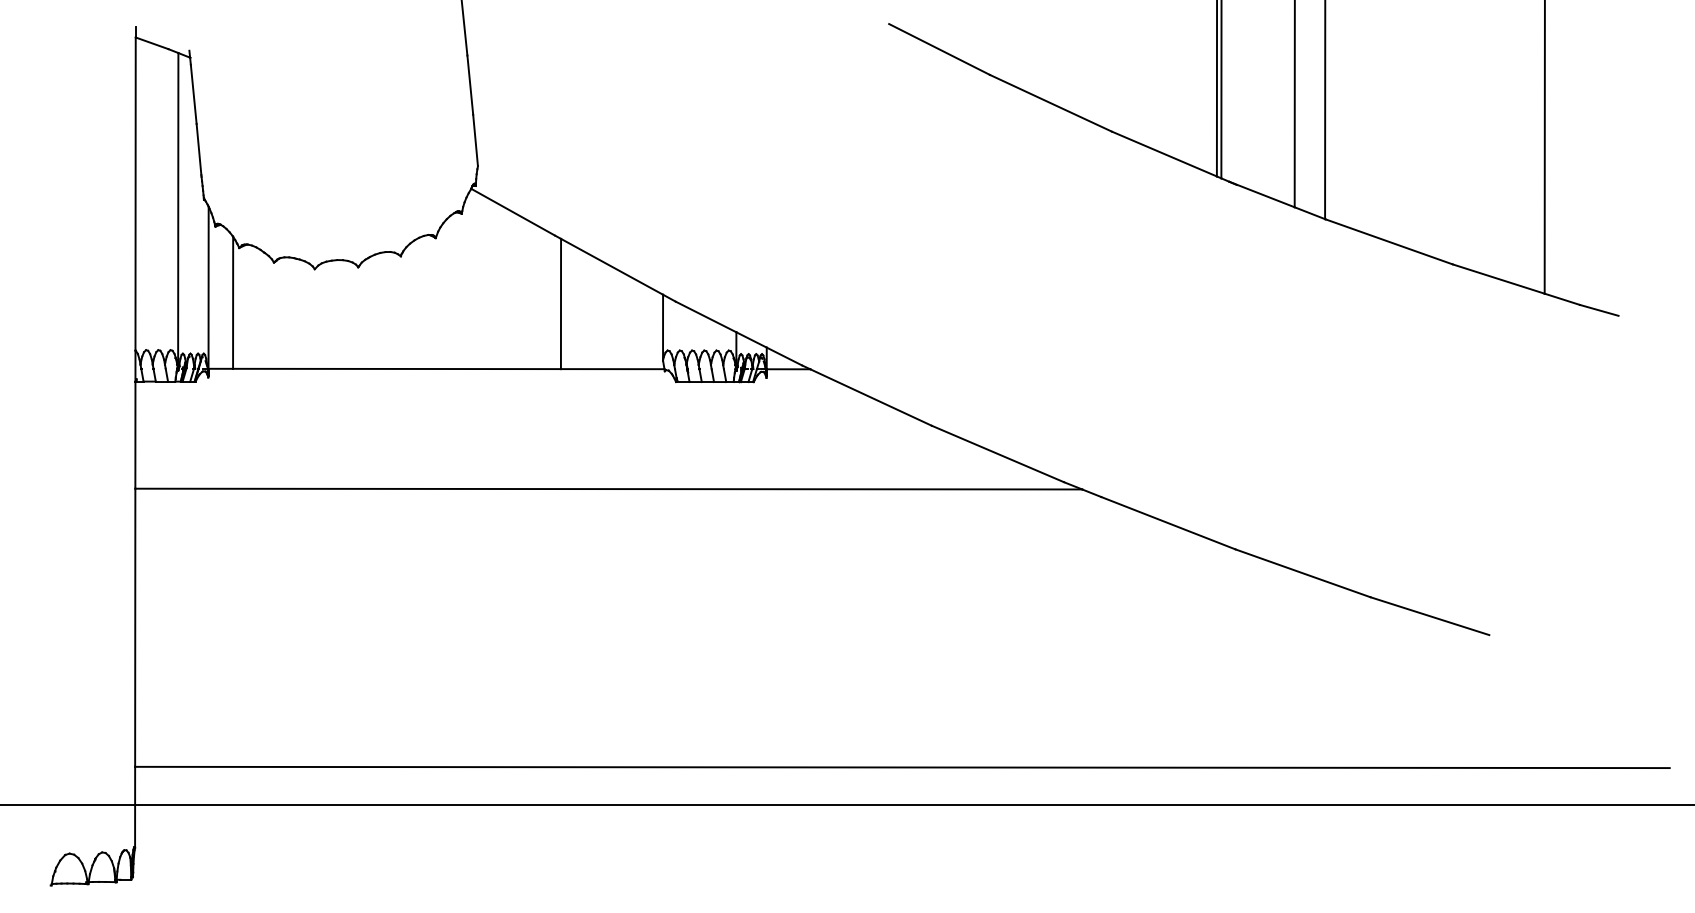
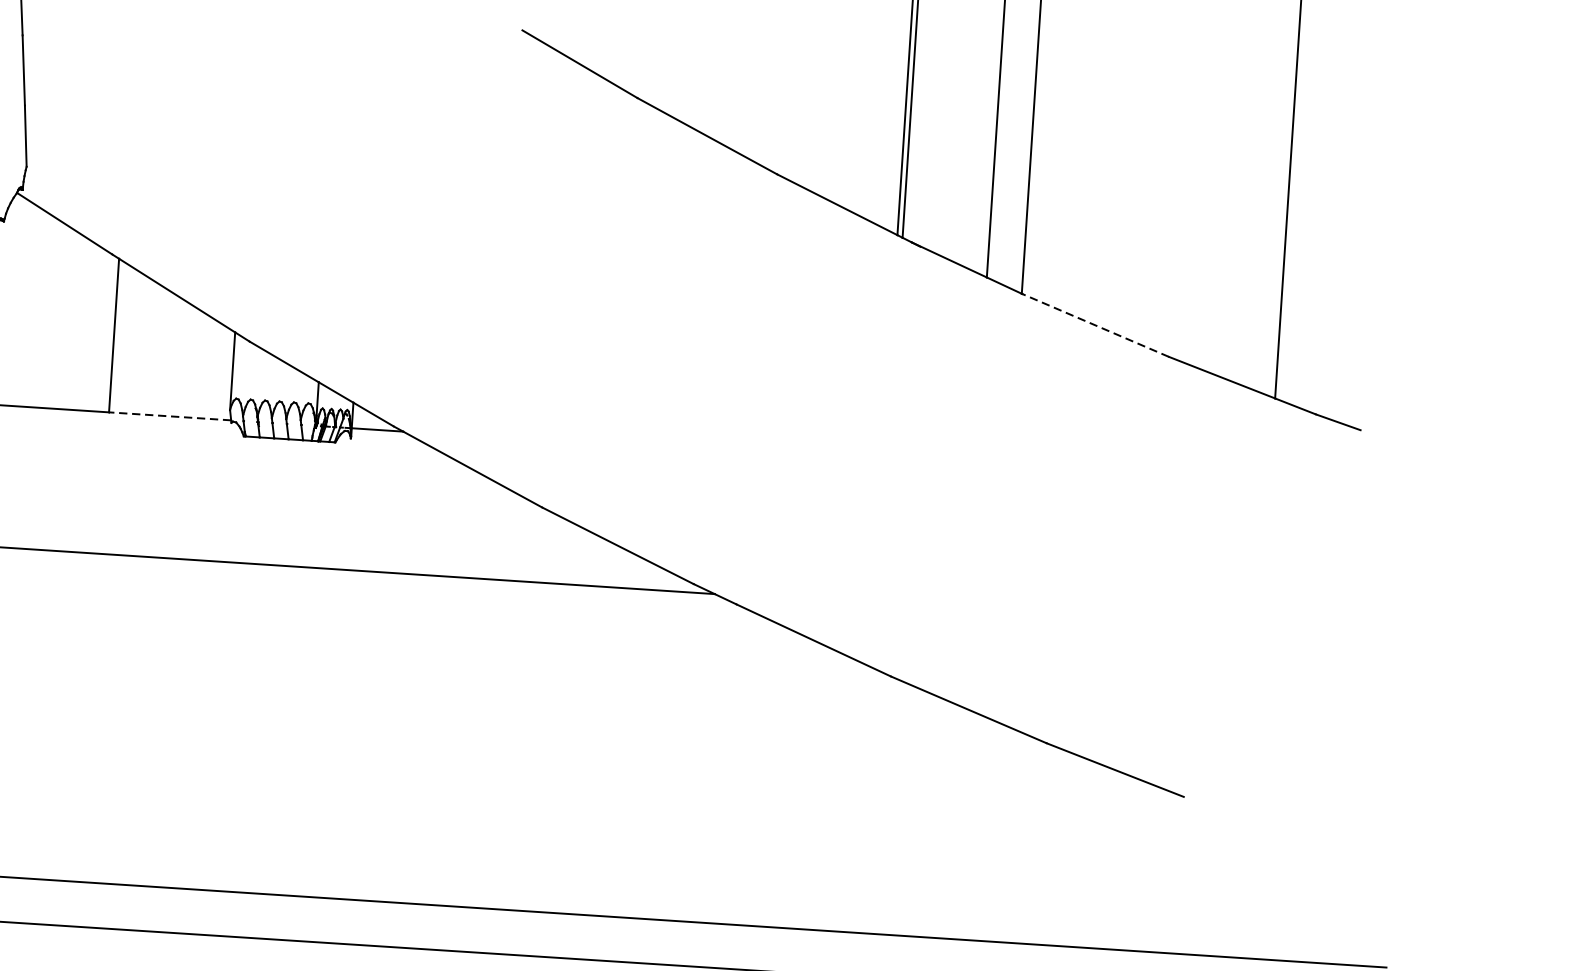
line: (1388, 241) -> (1094, 324), solid -> dashed
line: (612, 369) -> (169, 416), solid -> dashed

